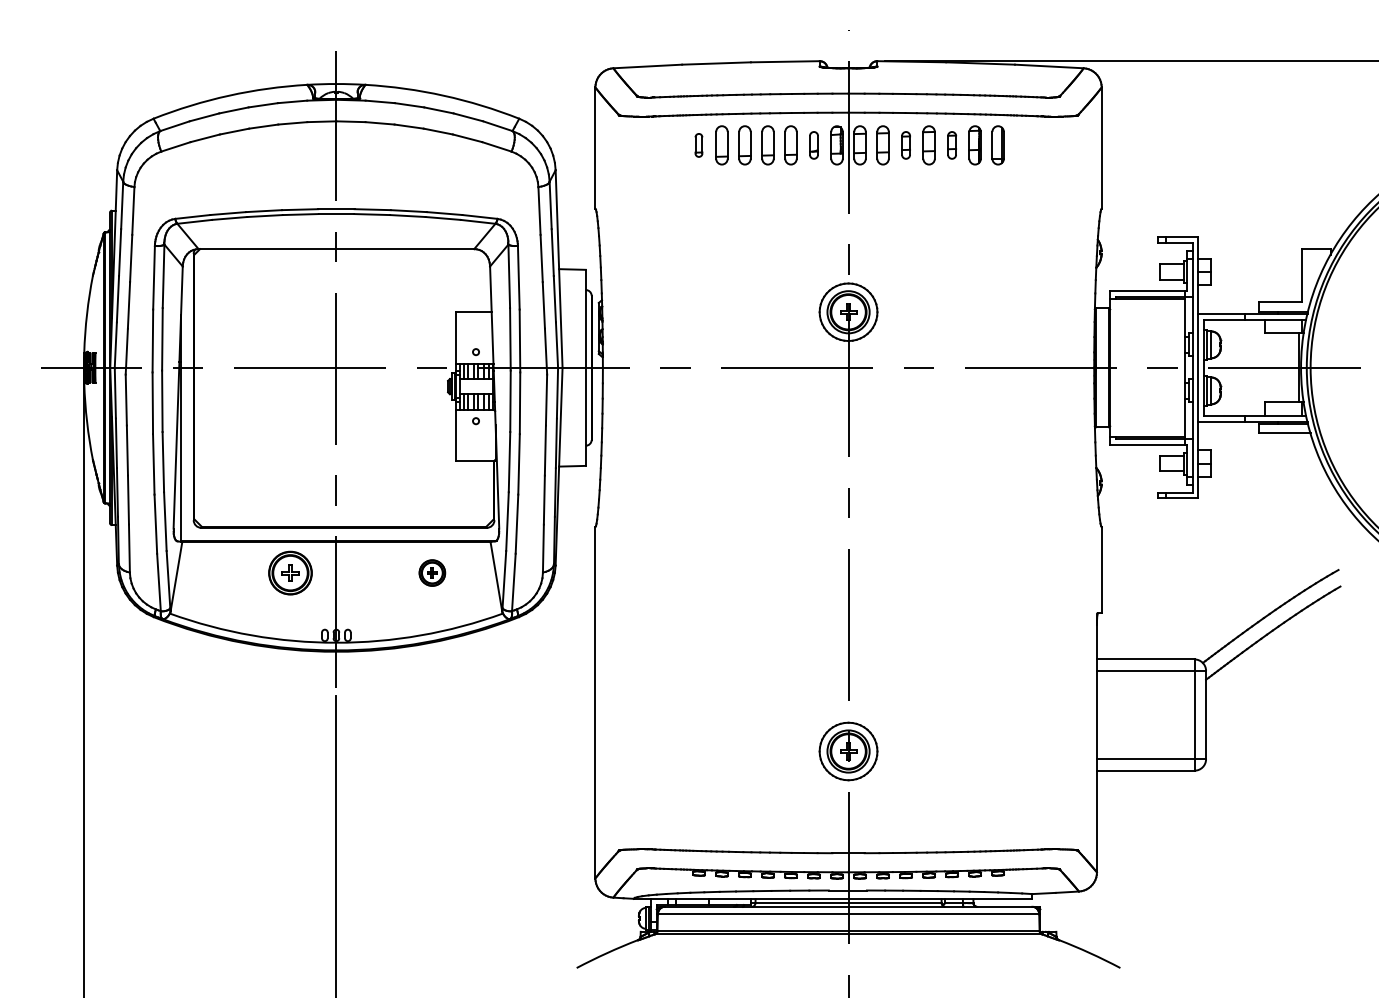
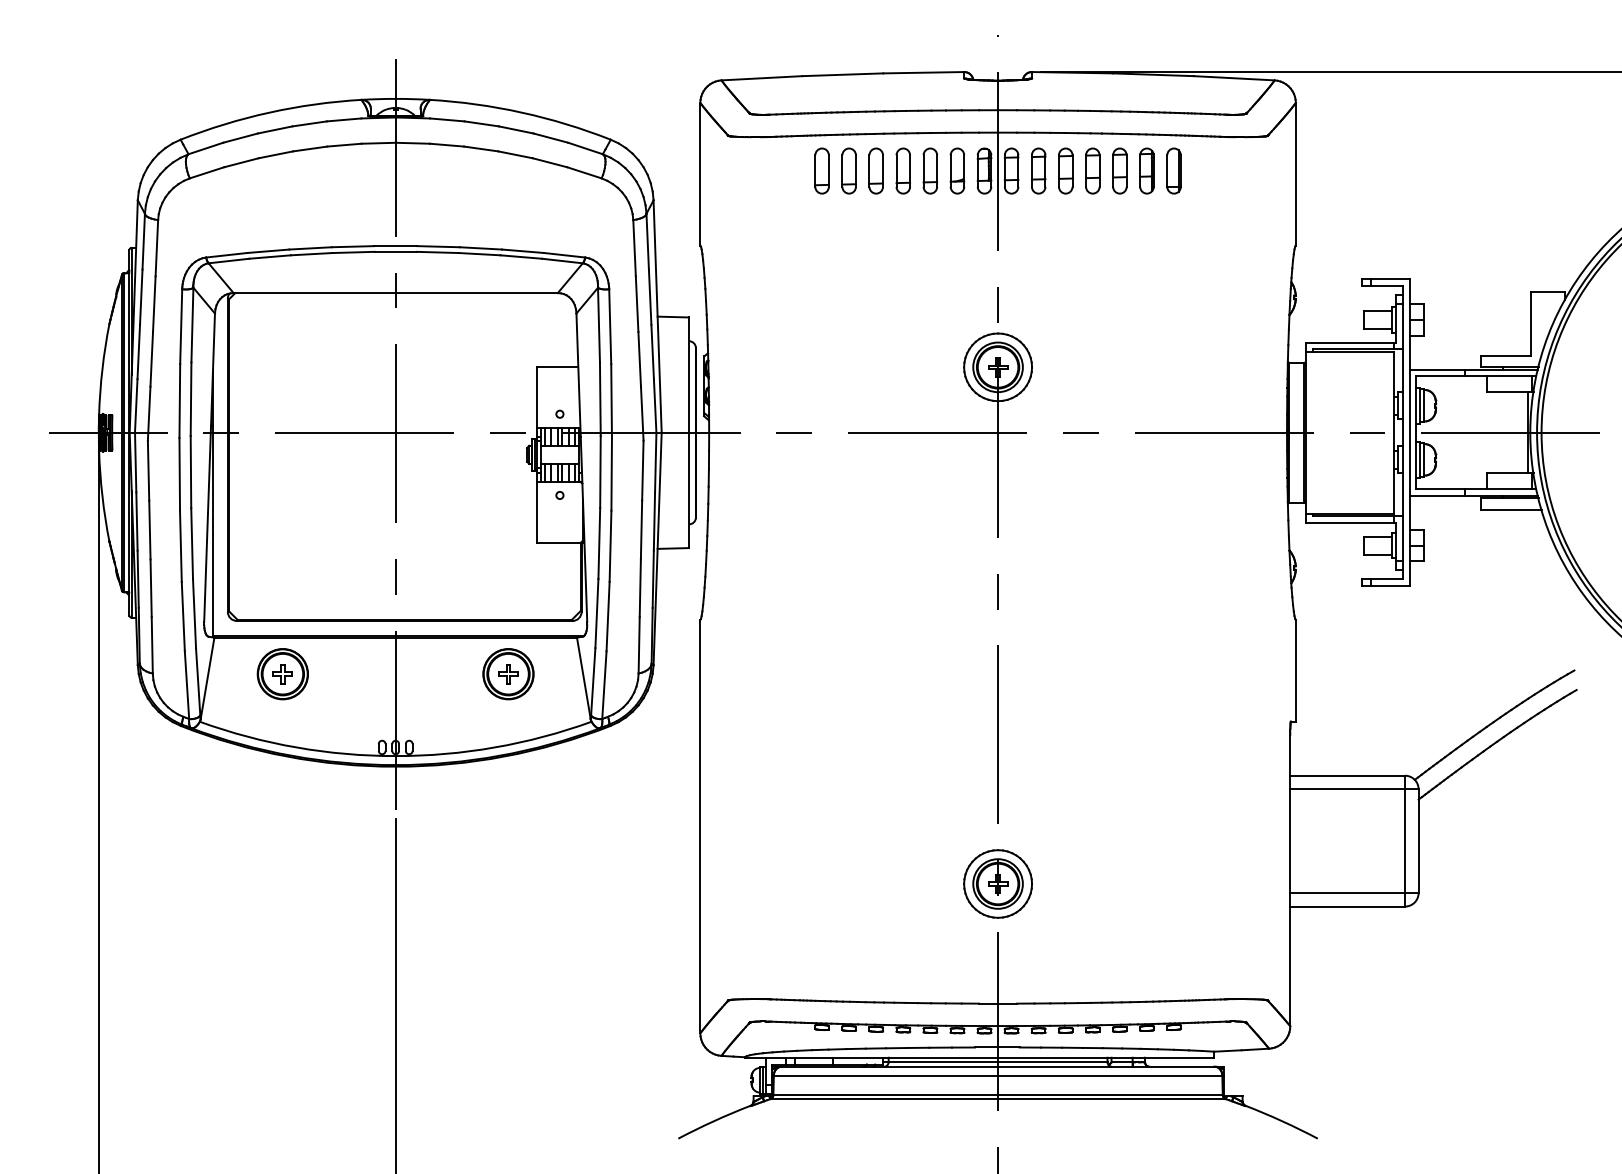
part: (698, 145) -> (821, 171), size x1.67
part: (813, 145) -> (956, 171), size x1.43
part: (905, 145) -> (1065, 171), size x1.43
part: (951, 145) -> (1119, 171), size x1.43
part: (290, 572) -> (282, 673), moved
part: (432, 572) -> (508, 673), size x1.67

